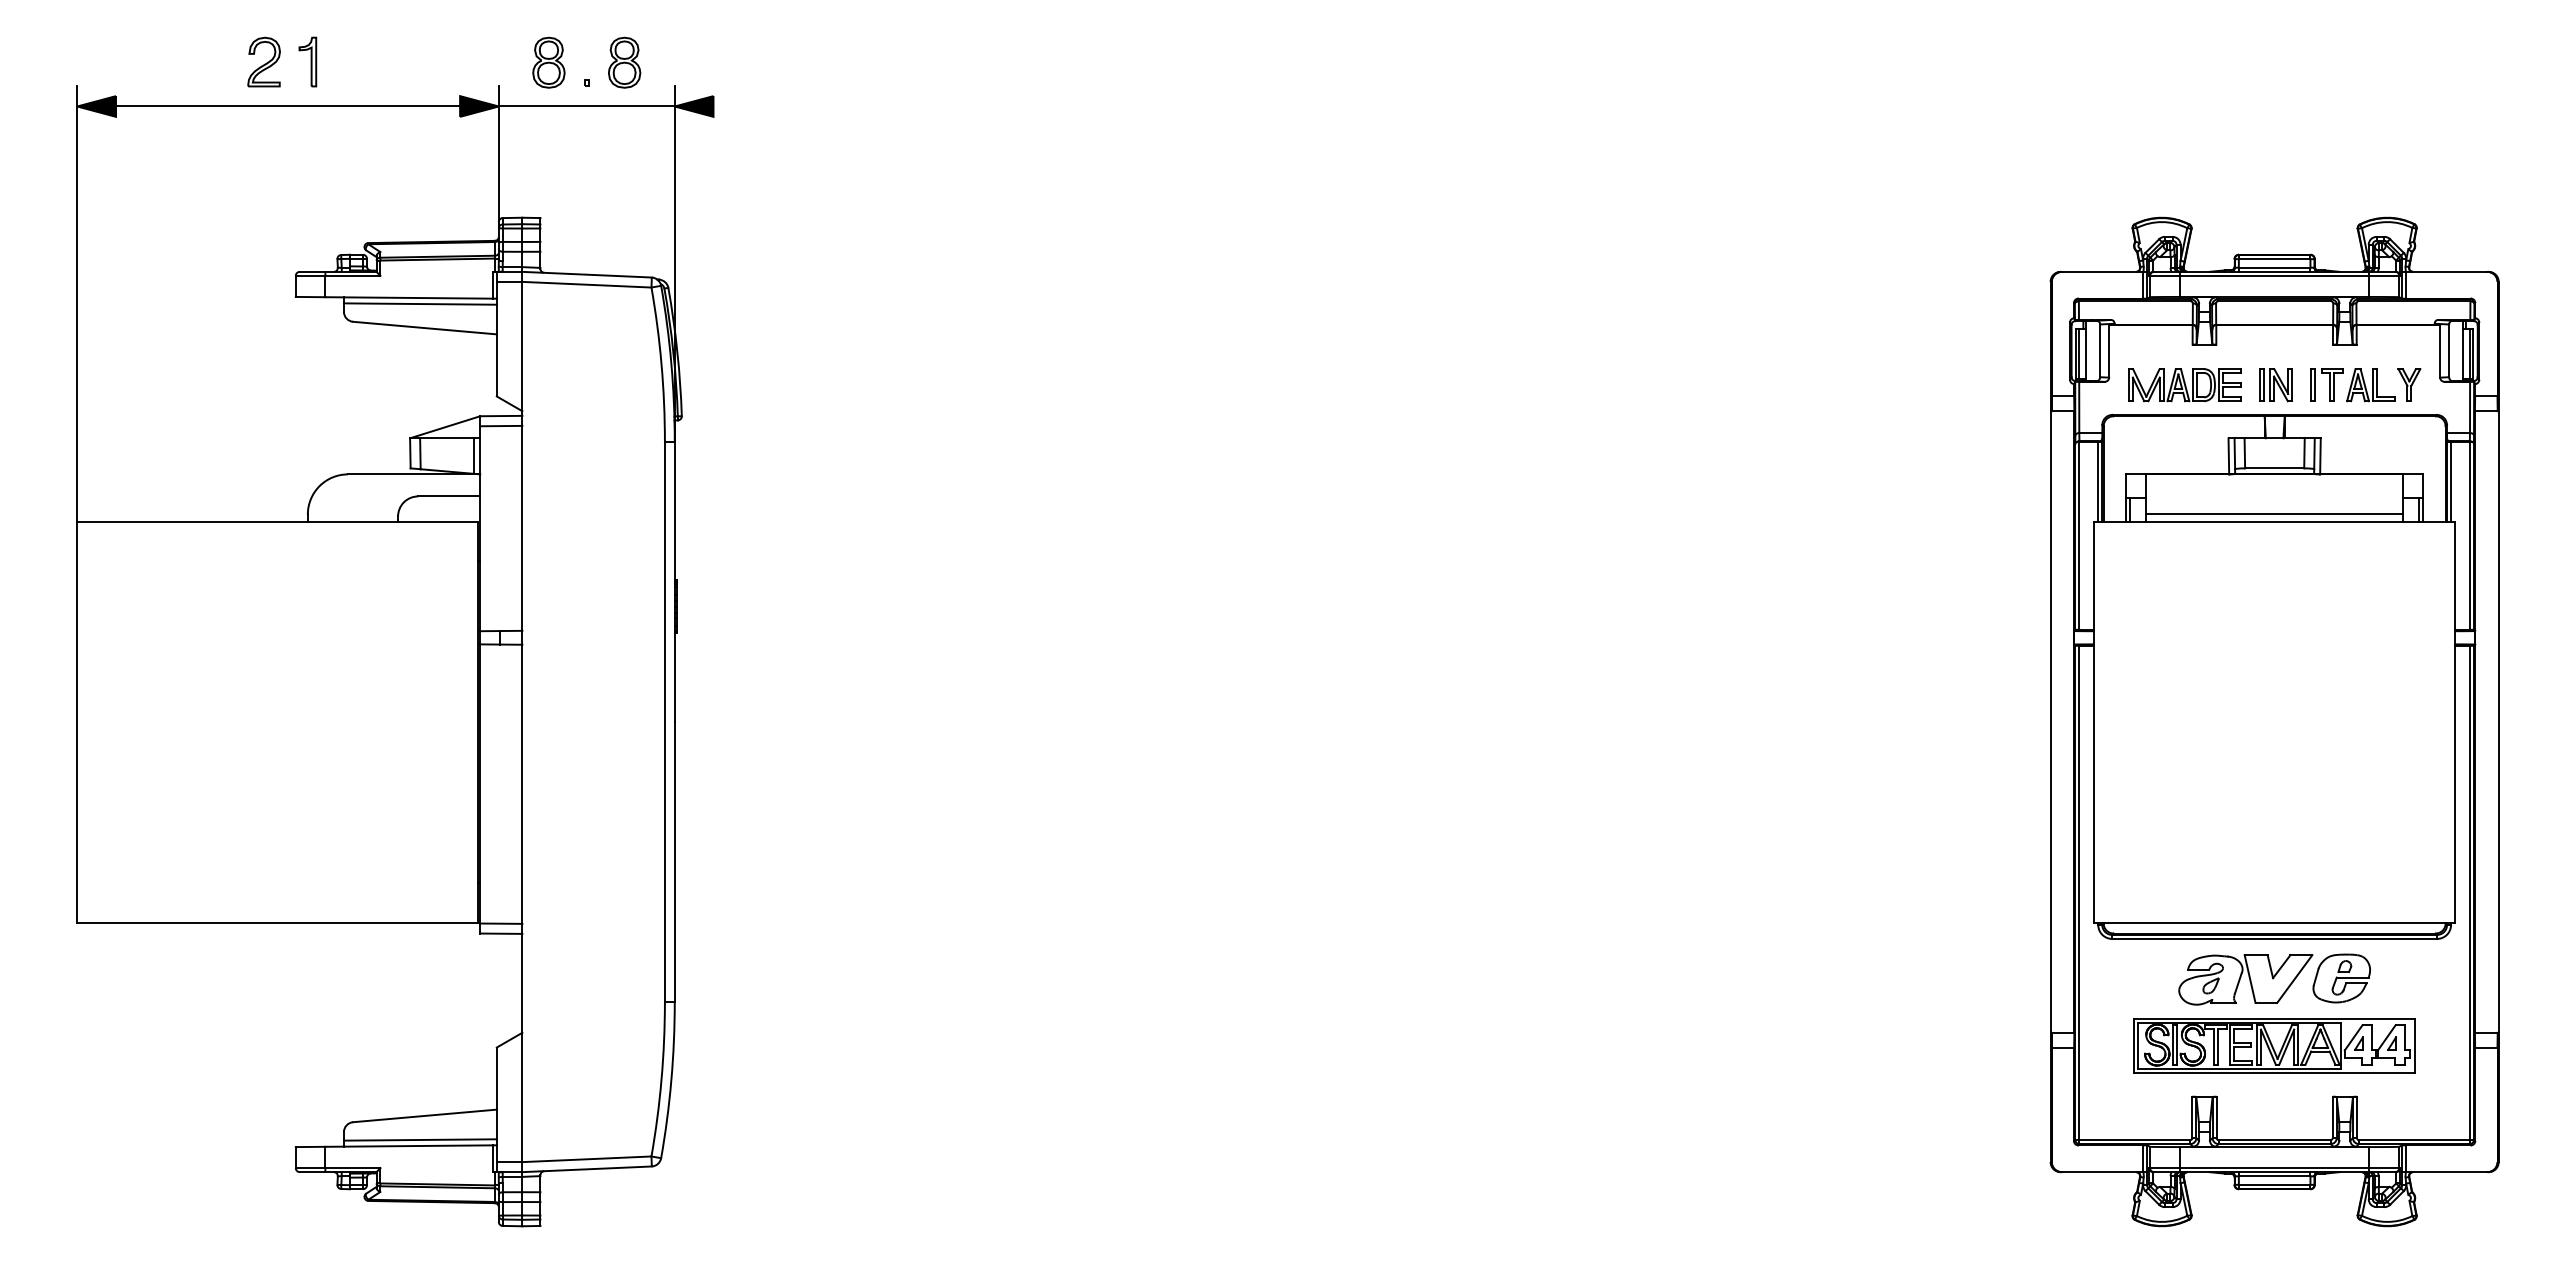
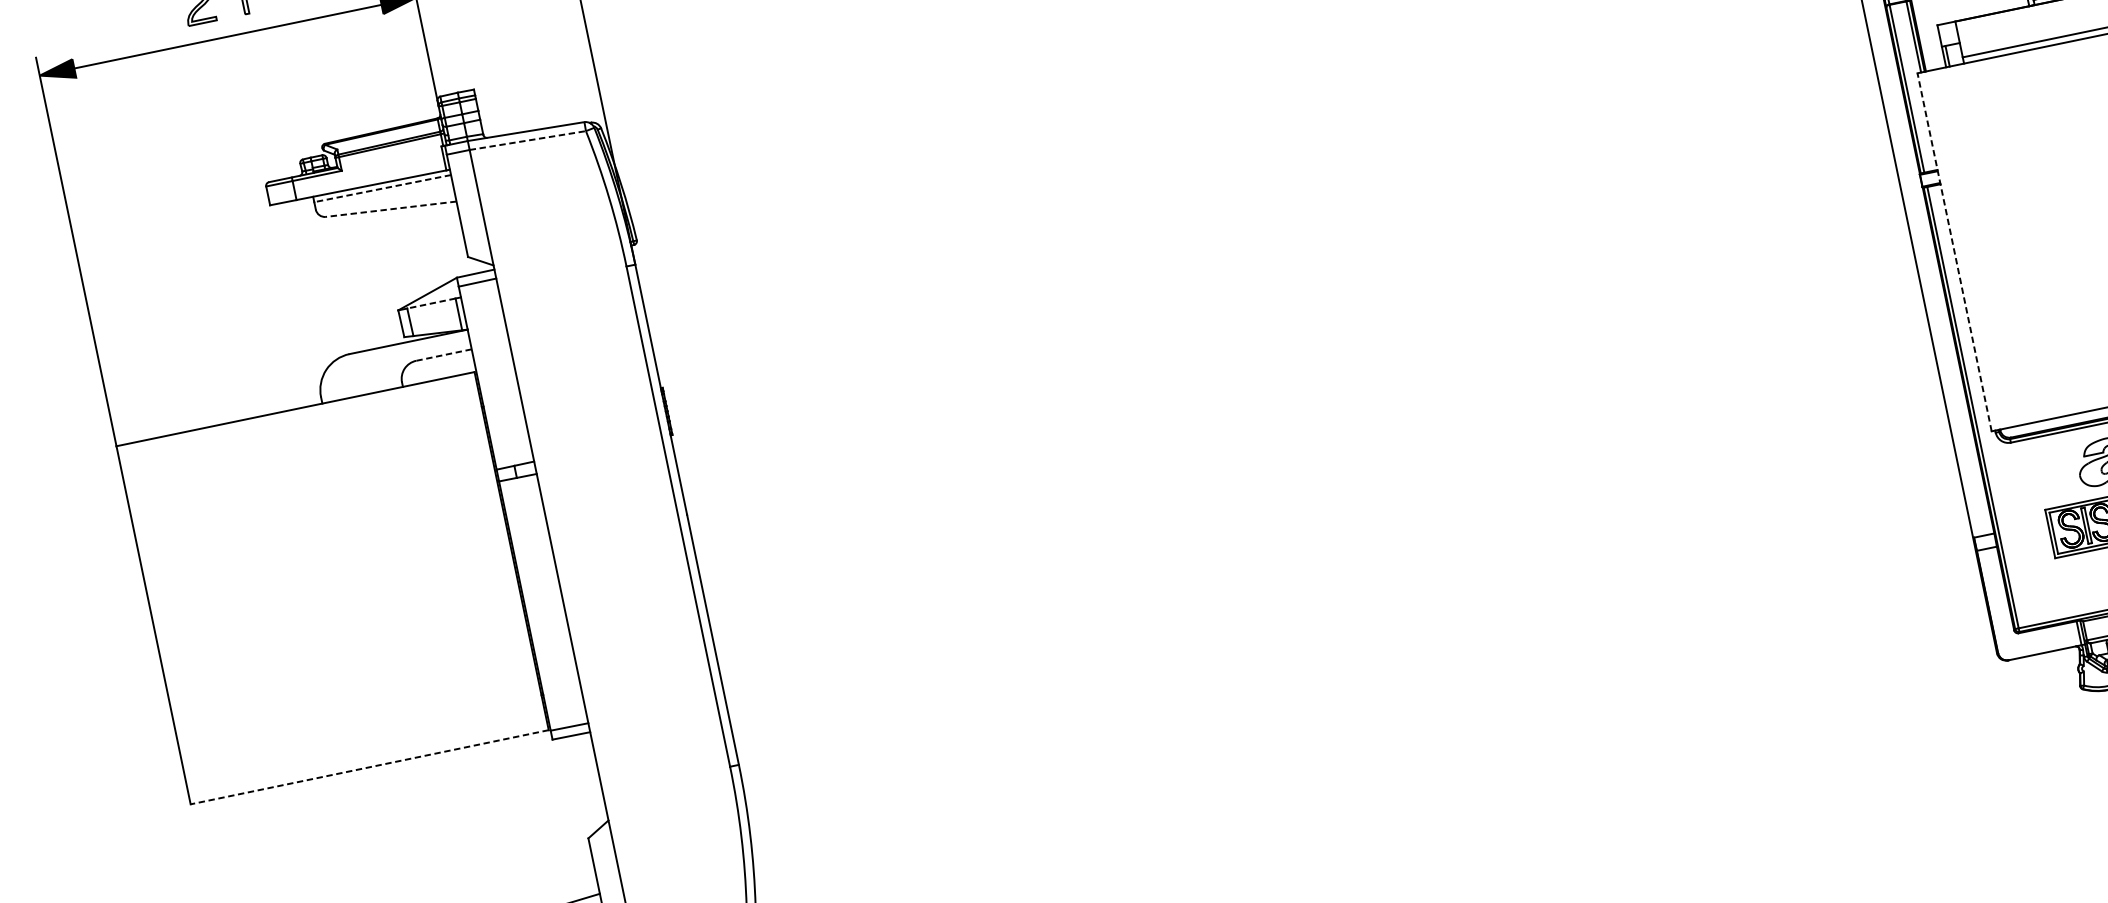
line: (586, 284) -> (527, 140), solid -> dashed
line: (419, 304) -> (381, 189), solid -> dashed
line: (424, 328) -> (390, 209), solid -> dashed
line: (446, 438) -> (430, 303), solid -> dashed
line: (448, 496) -> (443, 355), solid -> dashed
line: (2094, 722) -> (1954, 252), solid -> dashed
line: (277, 922) -> (369, 767), solid -> dashed

